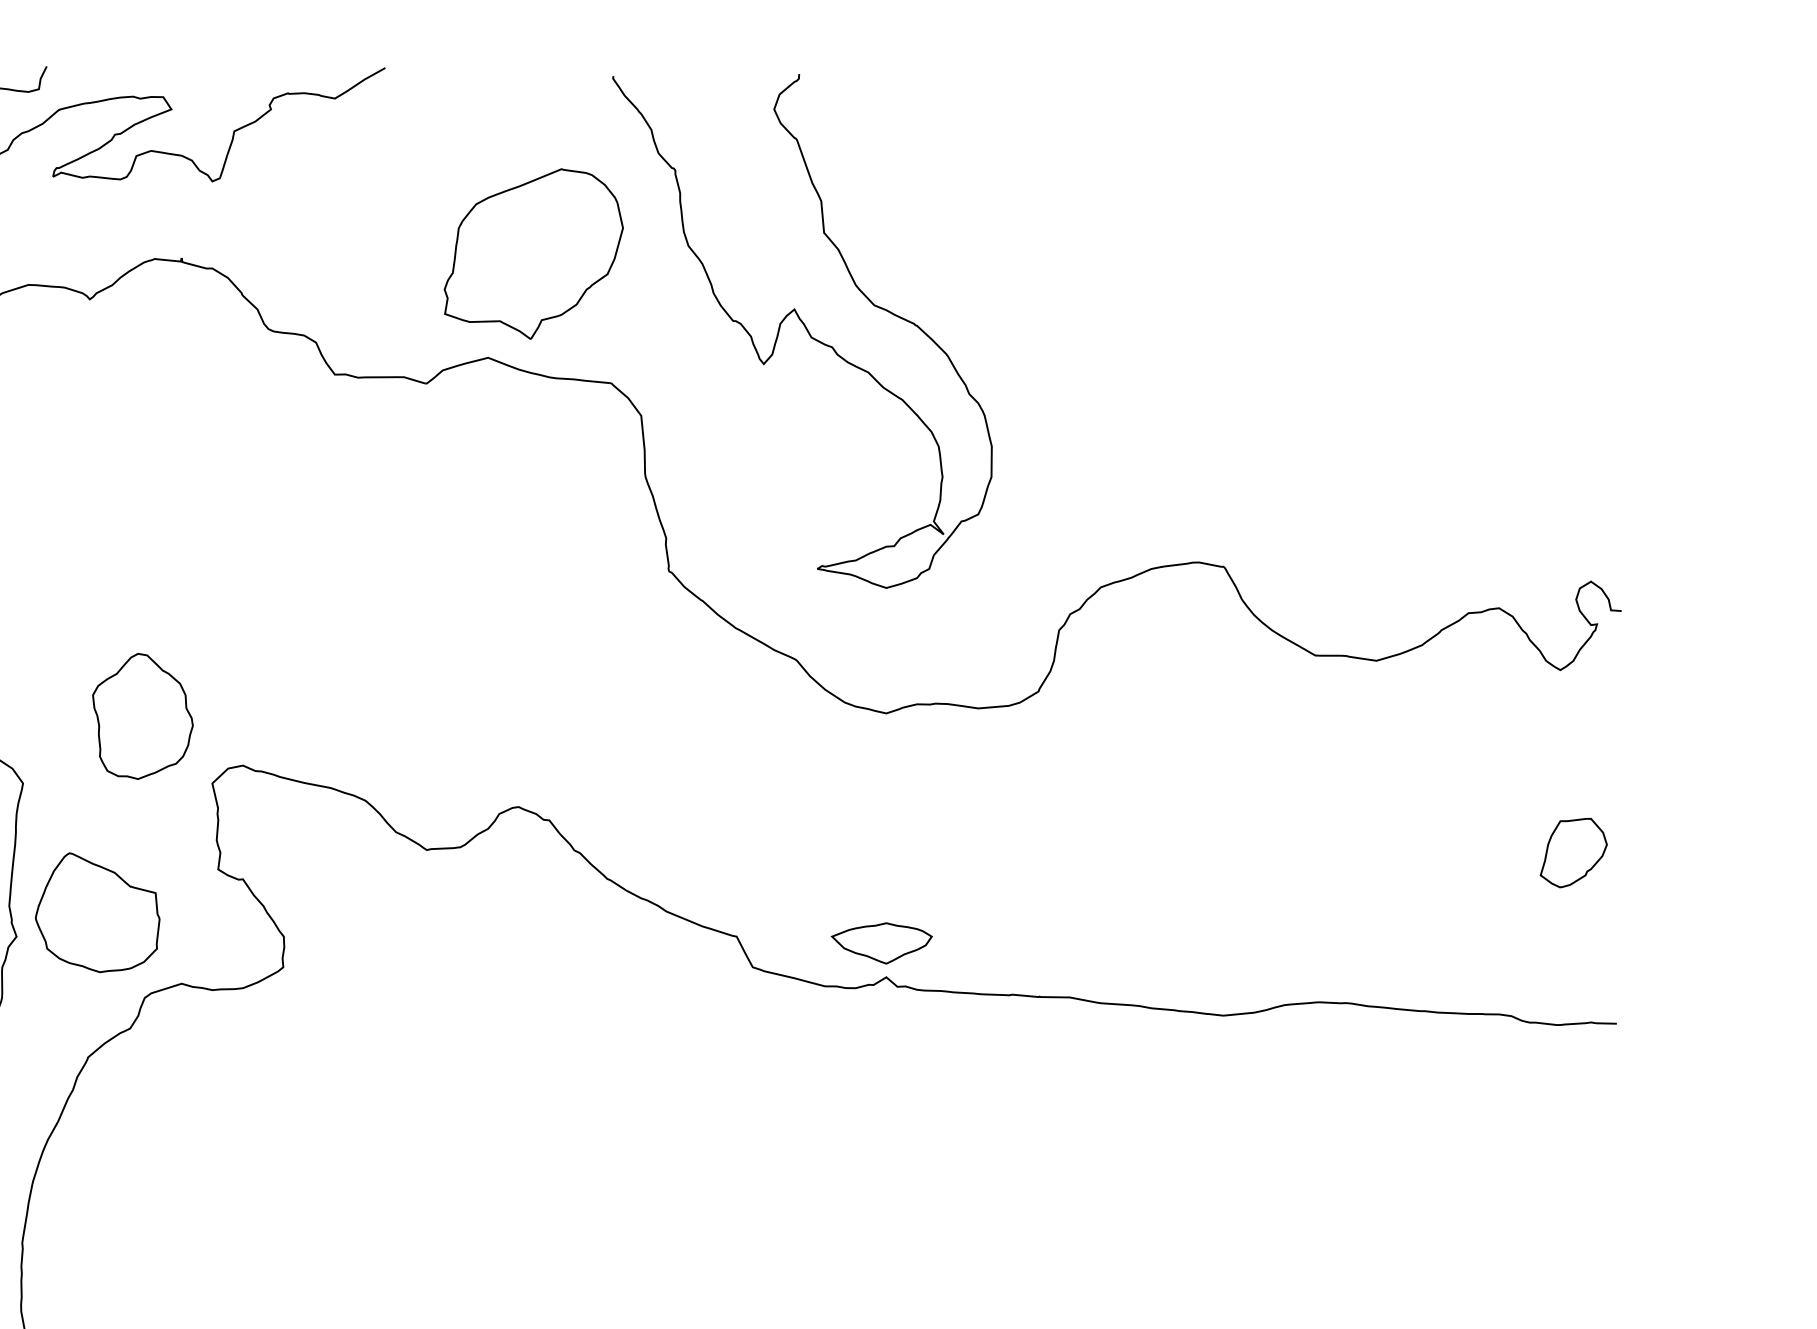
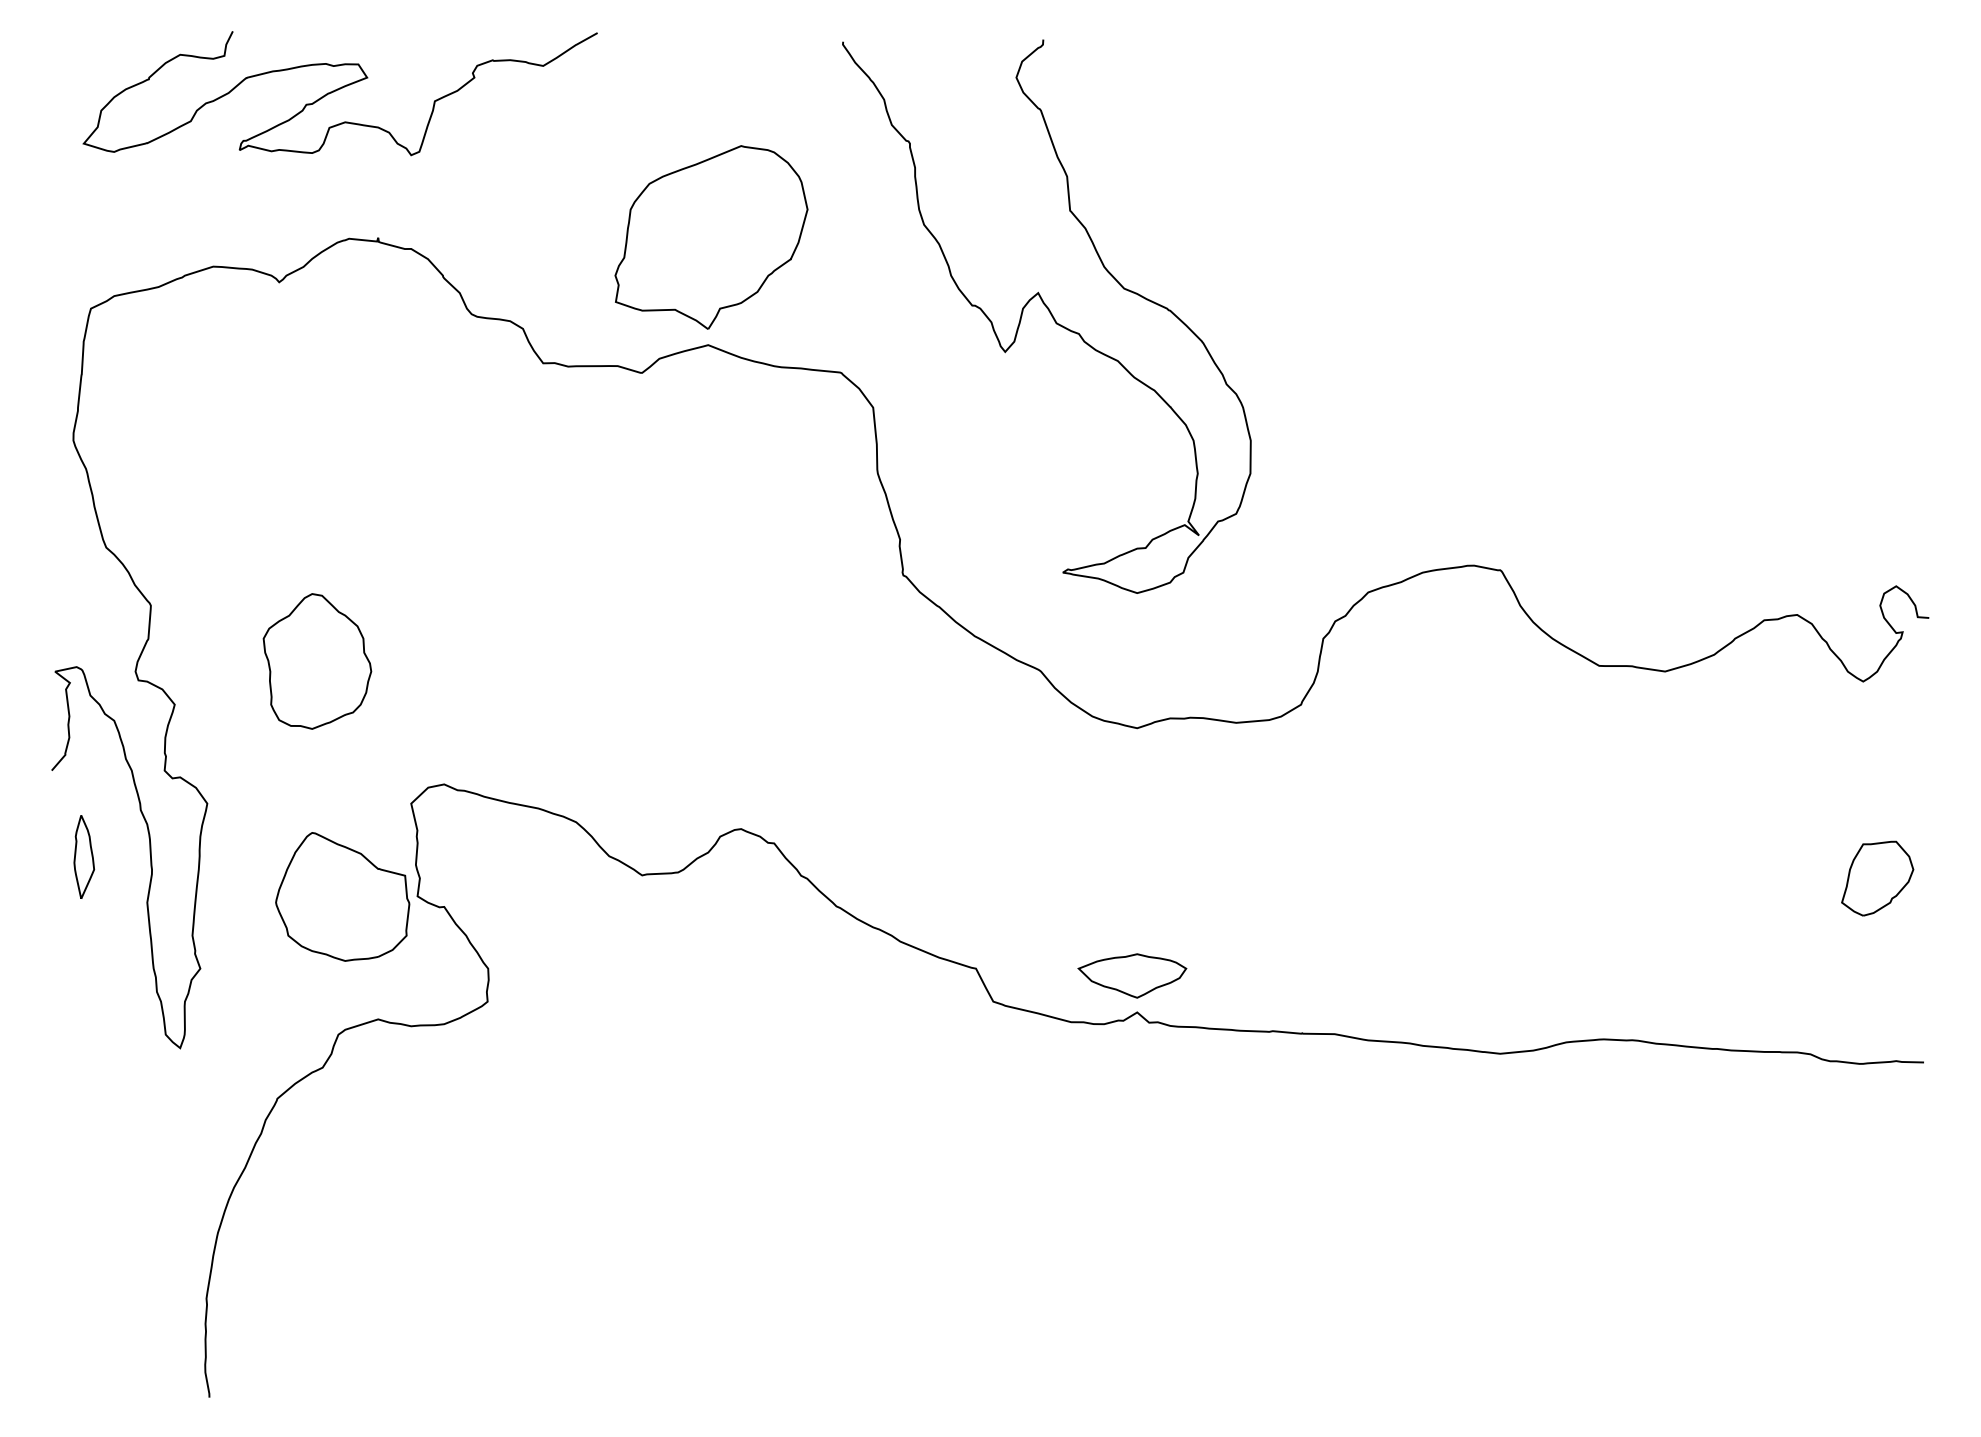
part: (533, 254) -> (711, 237), moved
part: (142, 716) -> (317, 661), moved
part: (97, 912) -> (342, 896), moved

